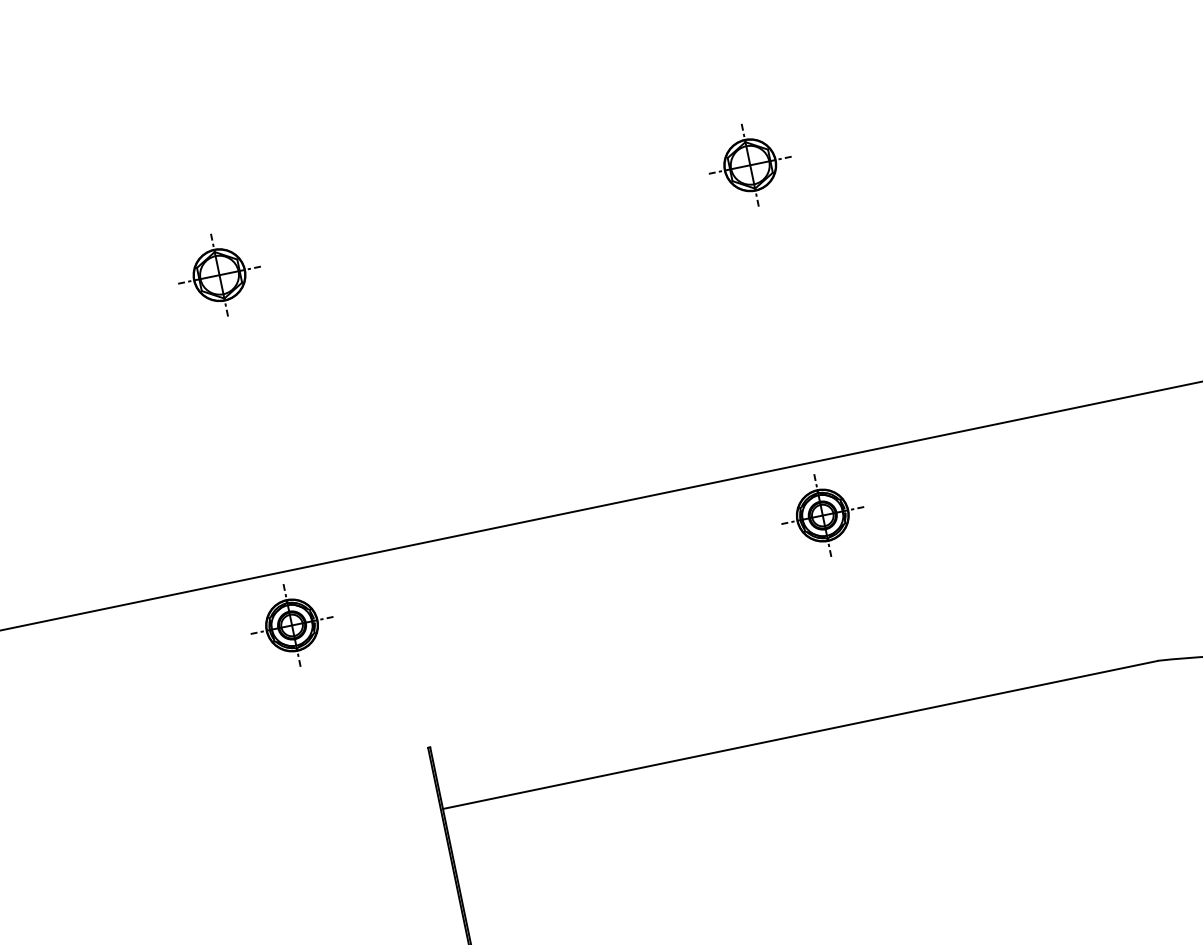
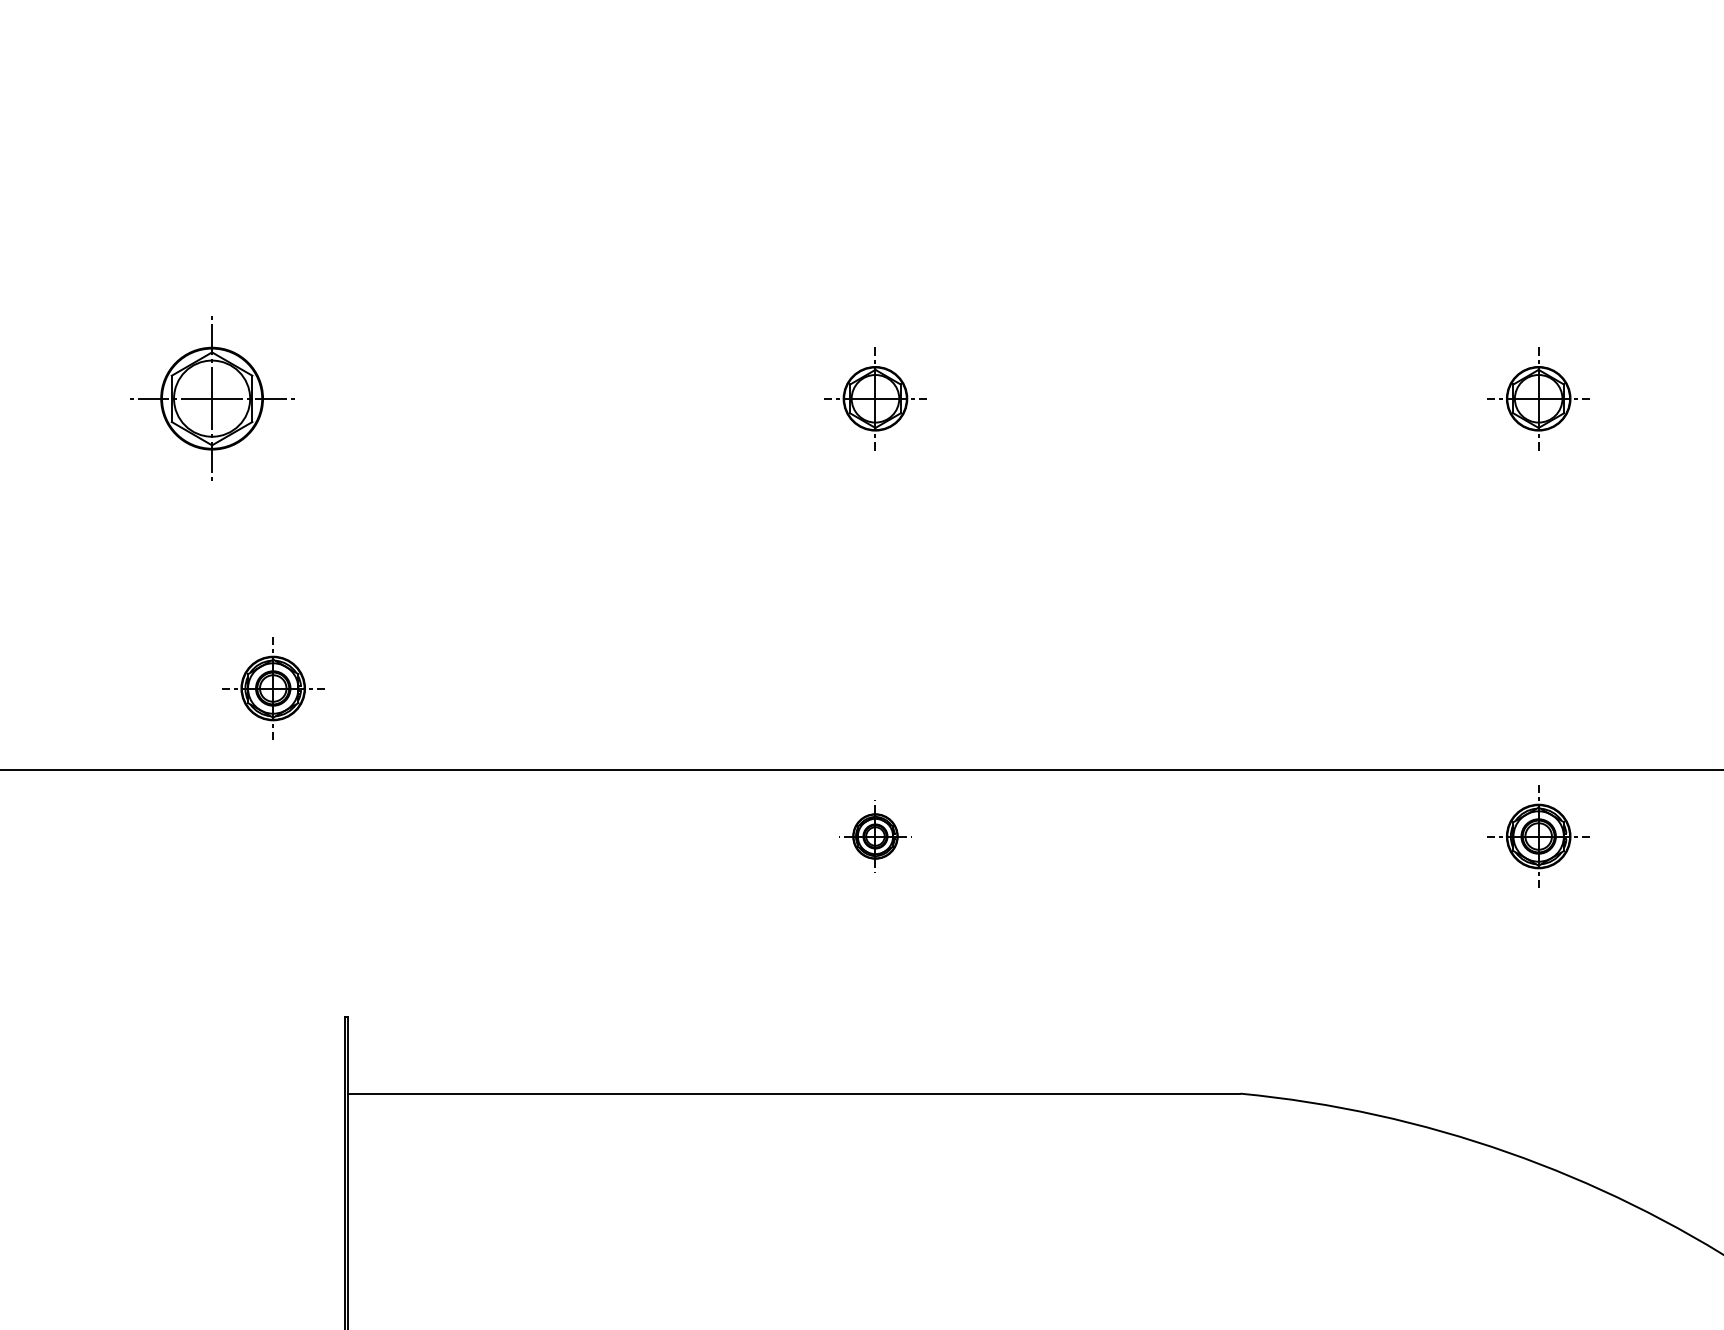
part: (219, 274) -> (212, 398), size x1.6
part: (822, 515) -> (875, 836), size x0.7
part: (292, 625) -> (273, 688), moved

